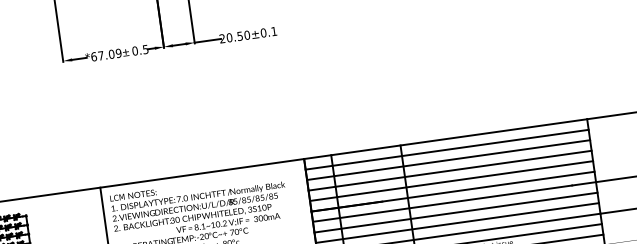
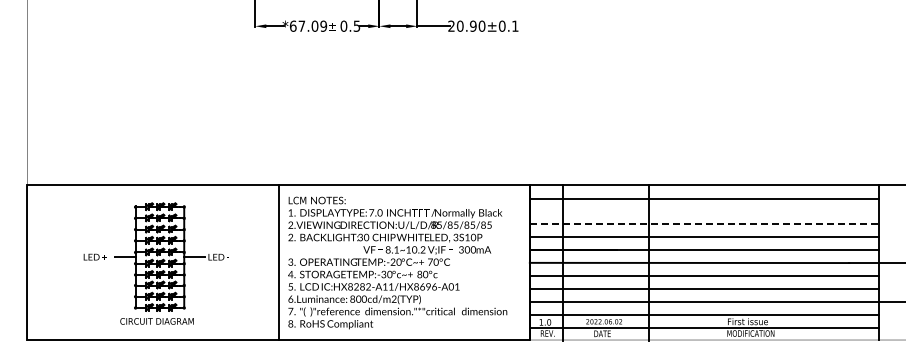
text: (240, 35) -> (473, 25), 20.50±0.1 -> 20.90±0.1
line: (448, 160) -> (703, 211), removed
line: (450, 170) -> (704, 224), solid -> dashed

